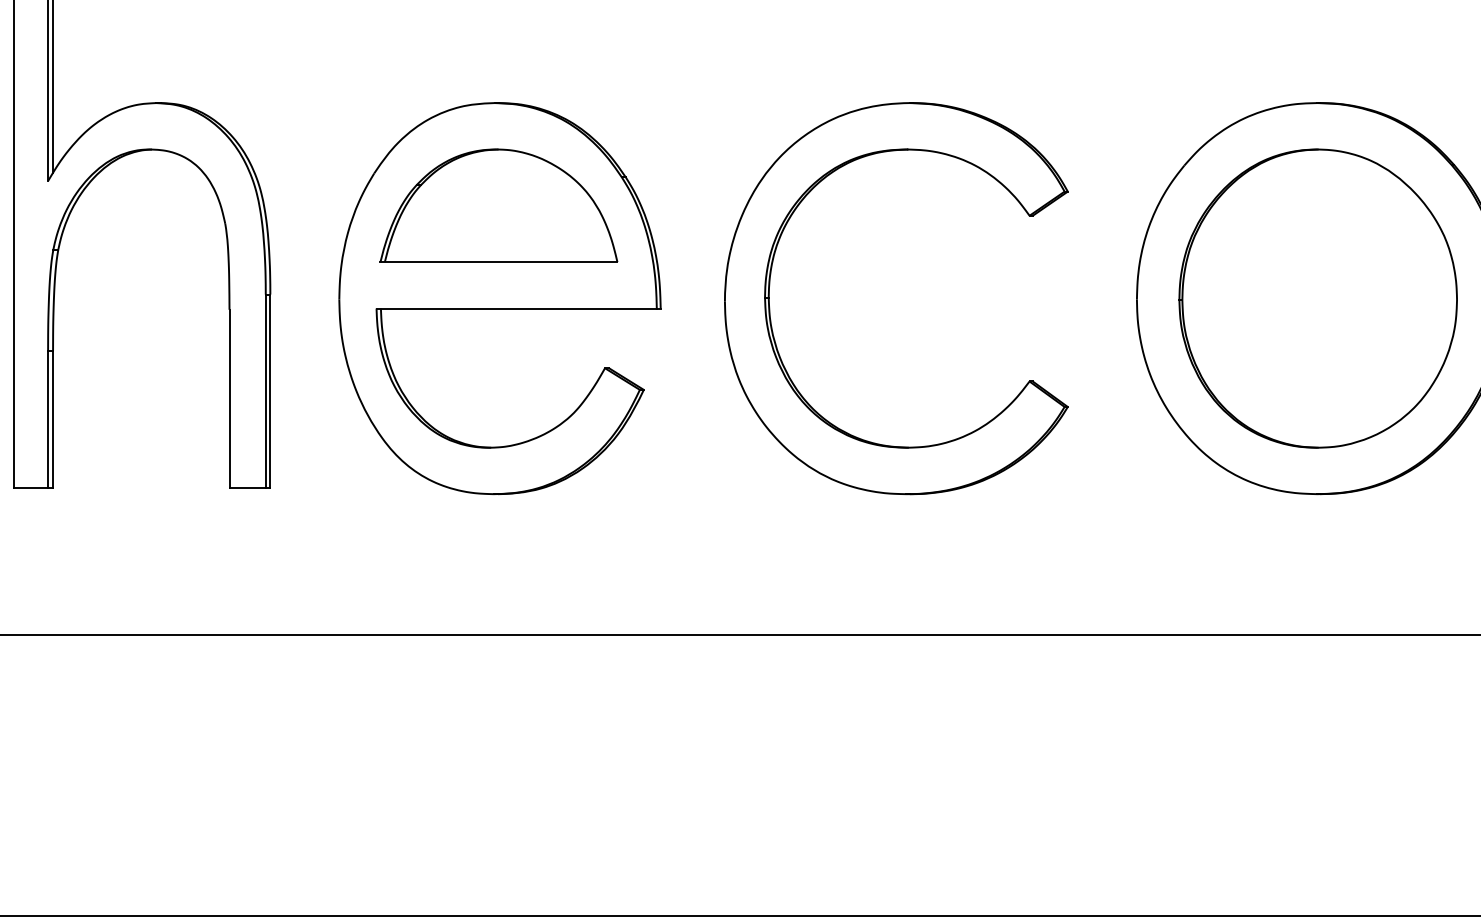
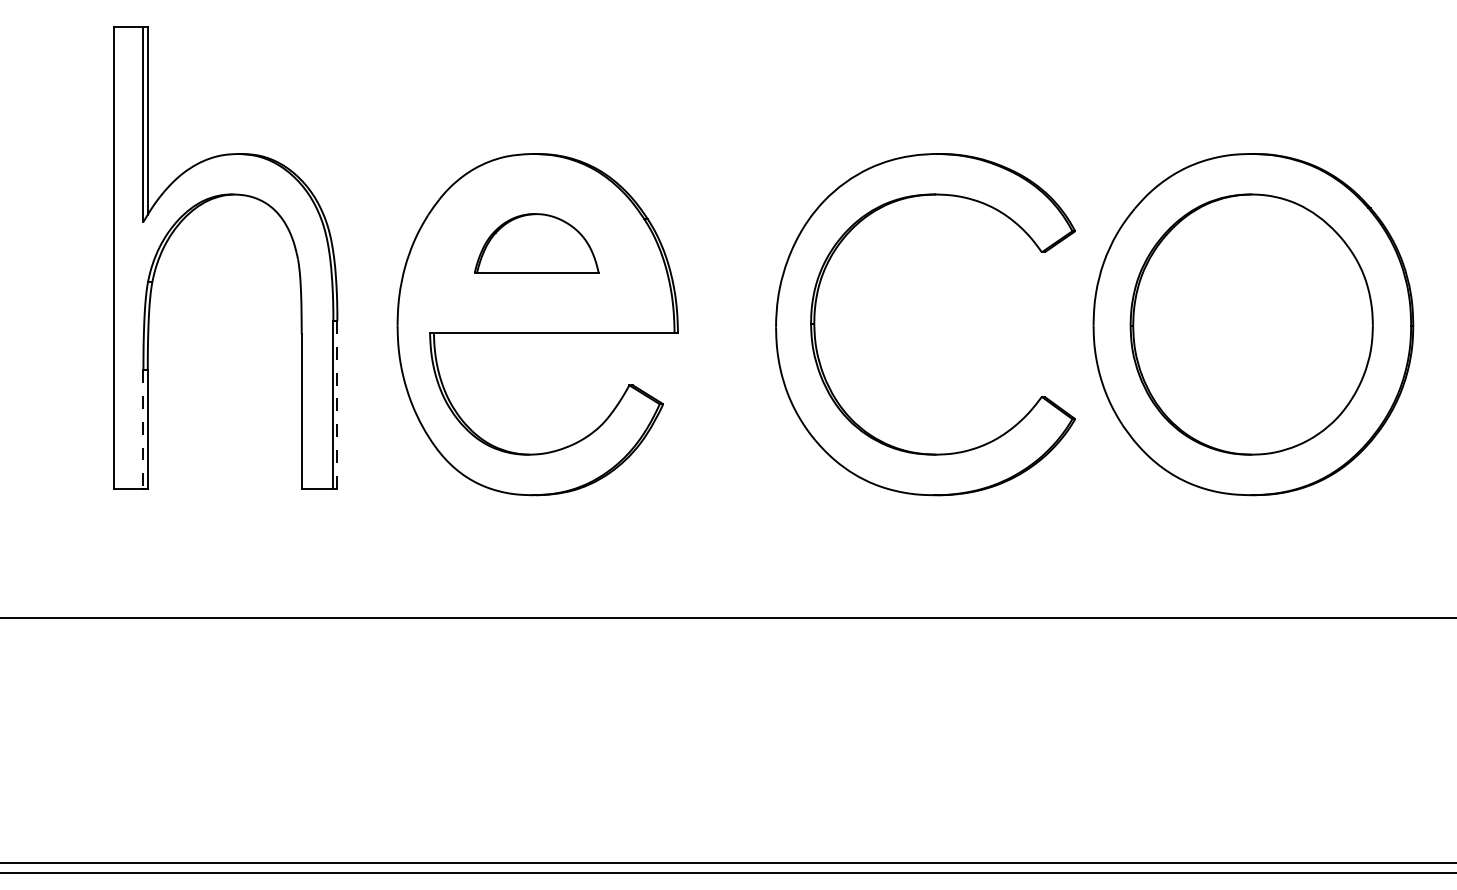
part: (498, 205) -> (536, 243), size x0.6
part: (770, 298) -> (815, 324), moved
line: (270, 391) -> (337, 405), solid -> dashed
line: (48, 418) -> (143, 429), solid -> dashed

